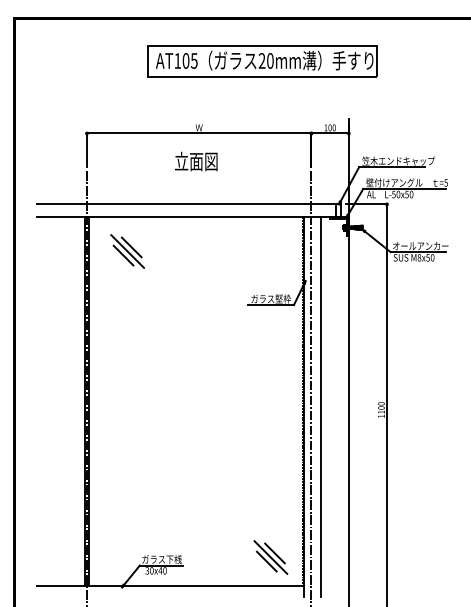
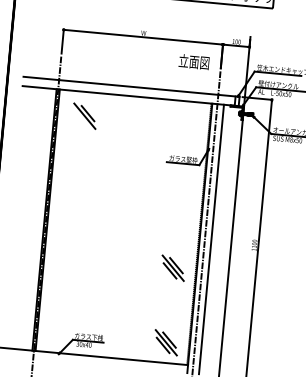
text: (196, 161) -> (194, 61), moved
line: (123, 255) -> (81, 118), removed
part: (270, 452) -> (172, 268), added

